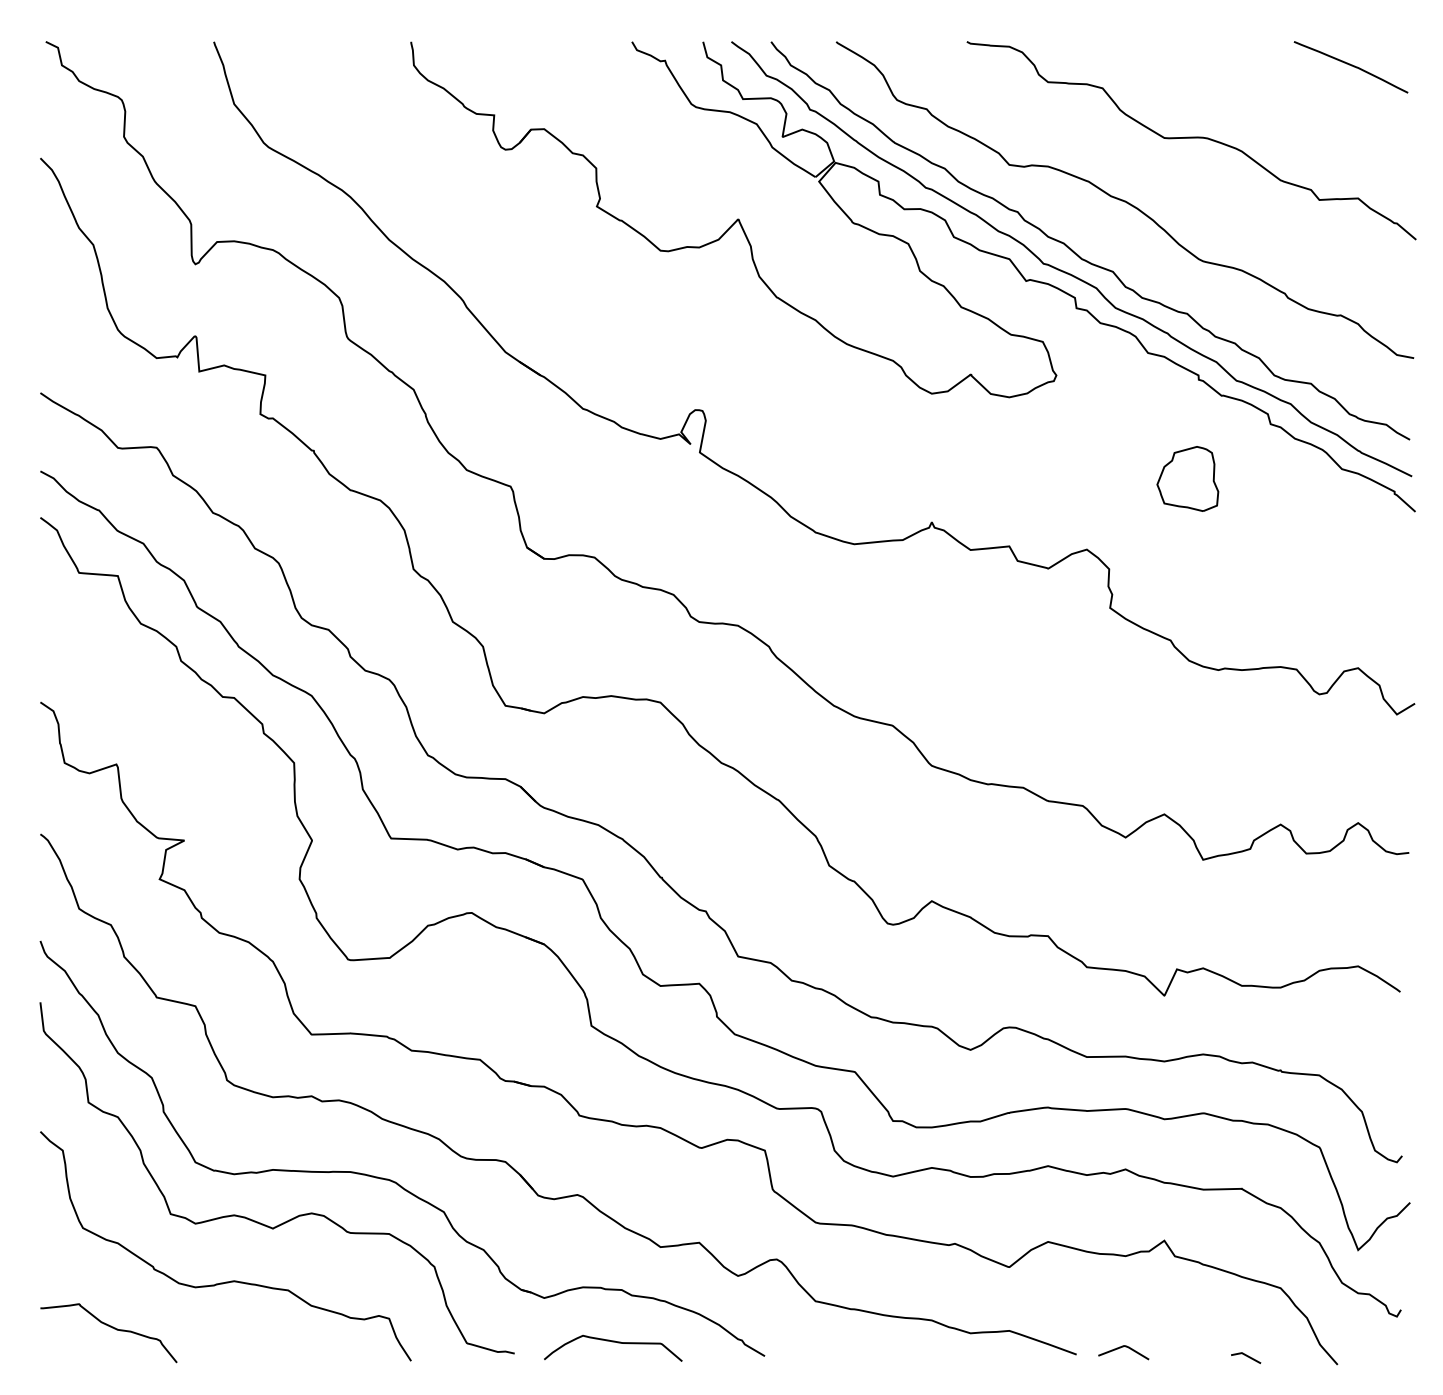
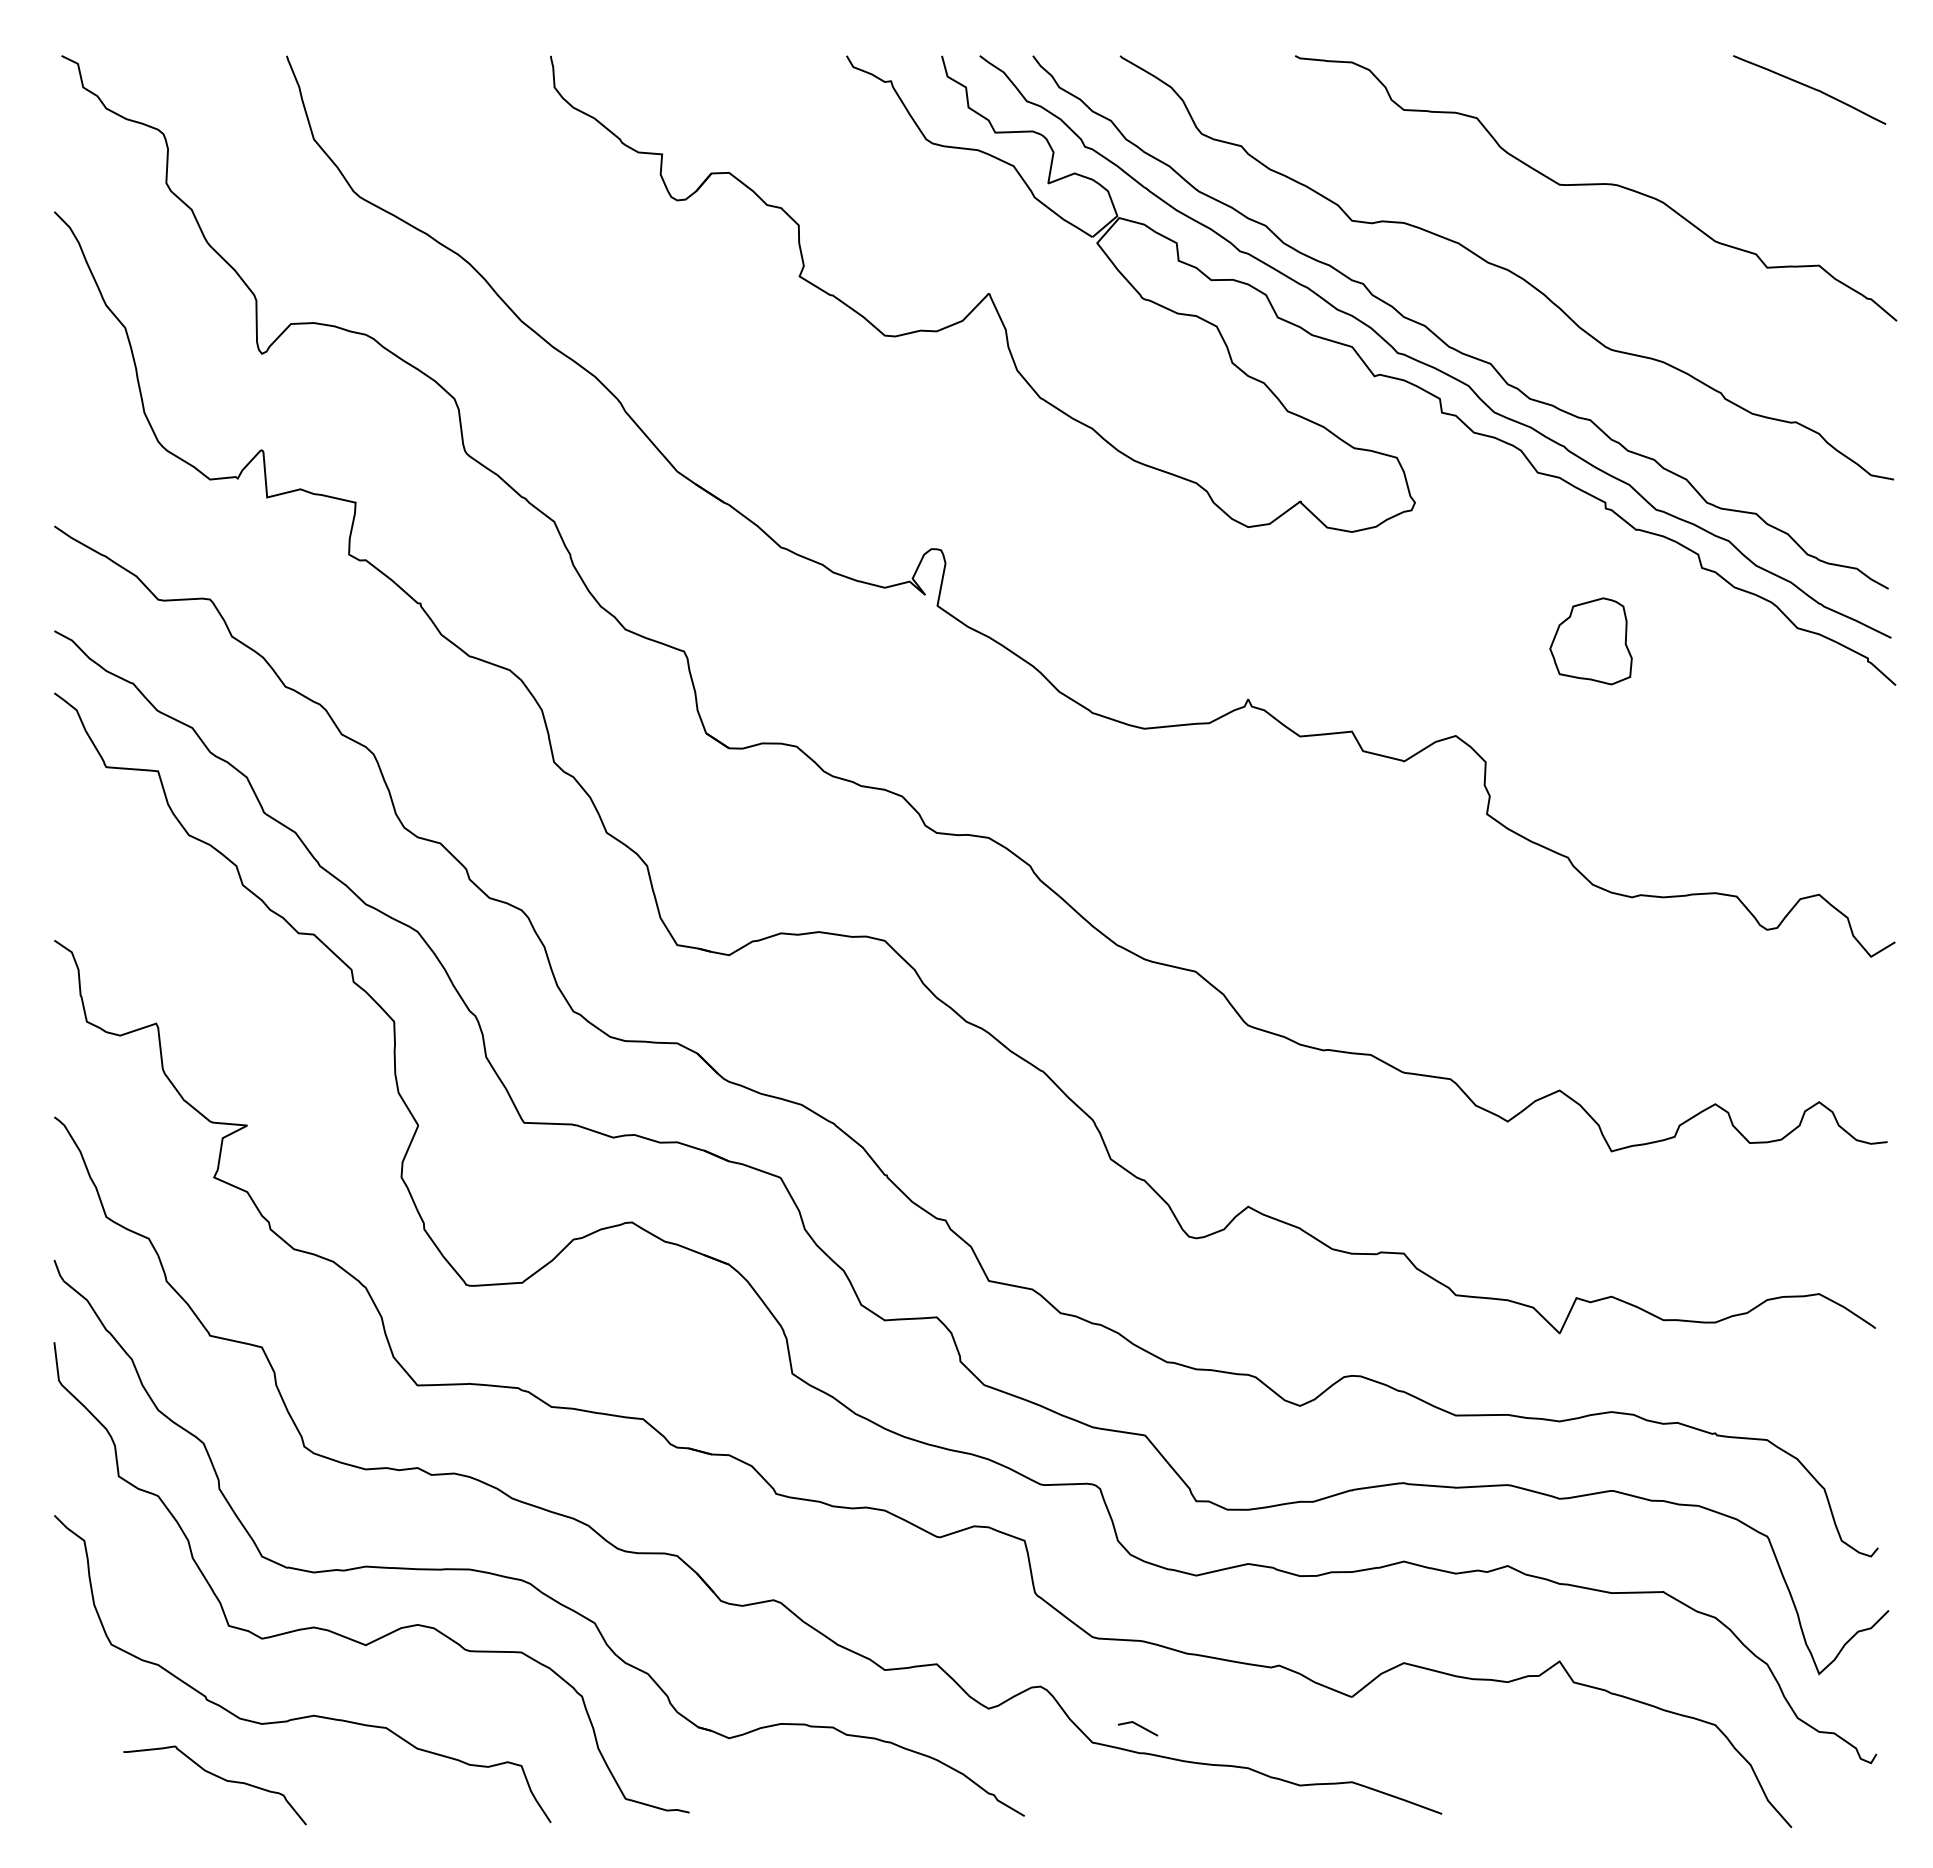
curve: (110, 1327) -> (217, 1777), moved
curve: (613, 1342) -> (821, 1797), removed
line: (1122, 1347) -> (1503, 1804), removed
line: (1246, 1356) -> (1138, 1726), moved

